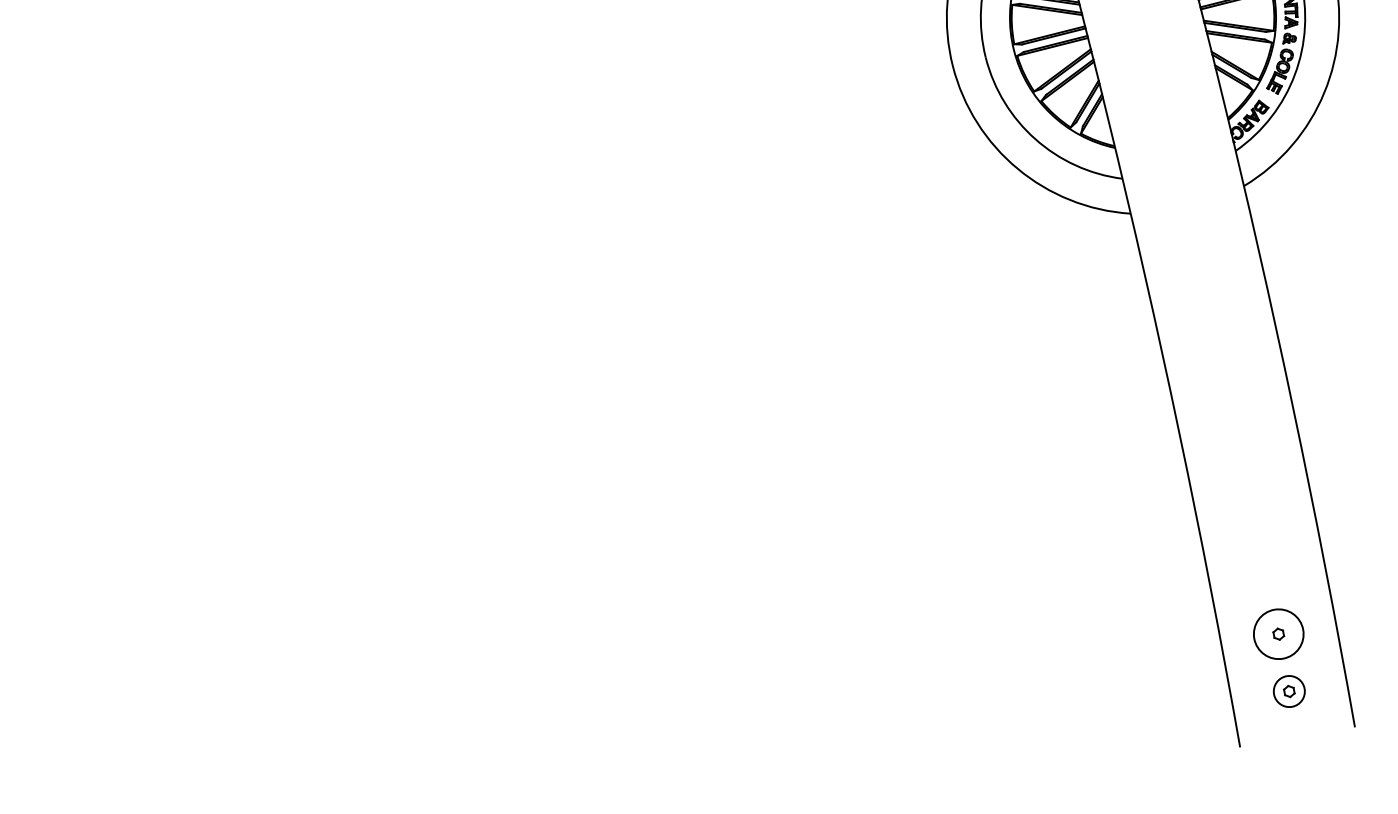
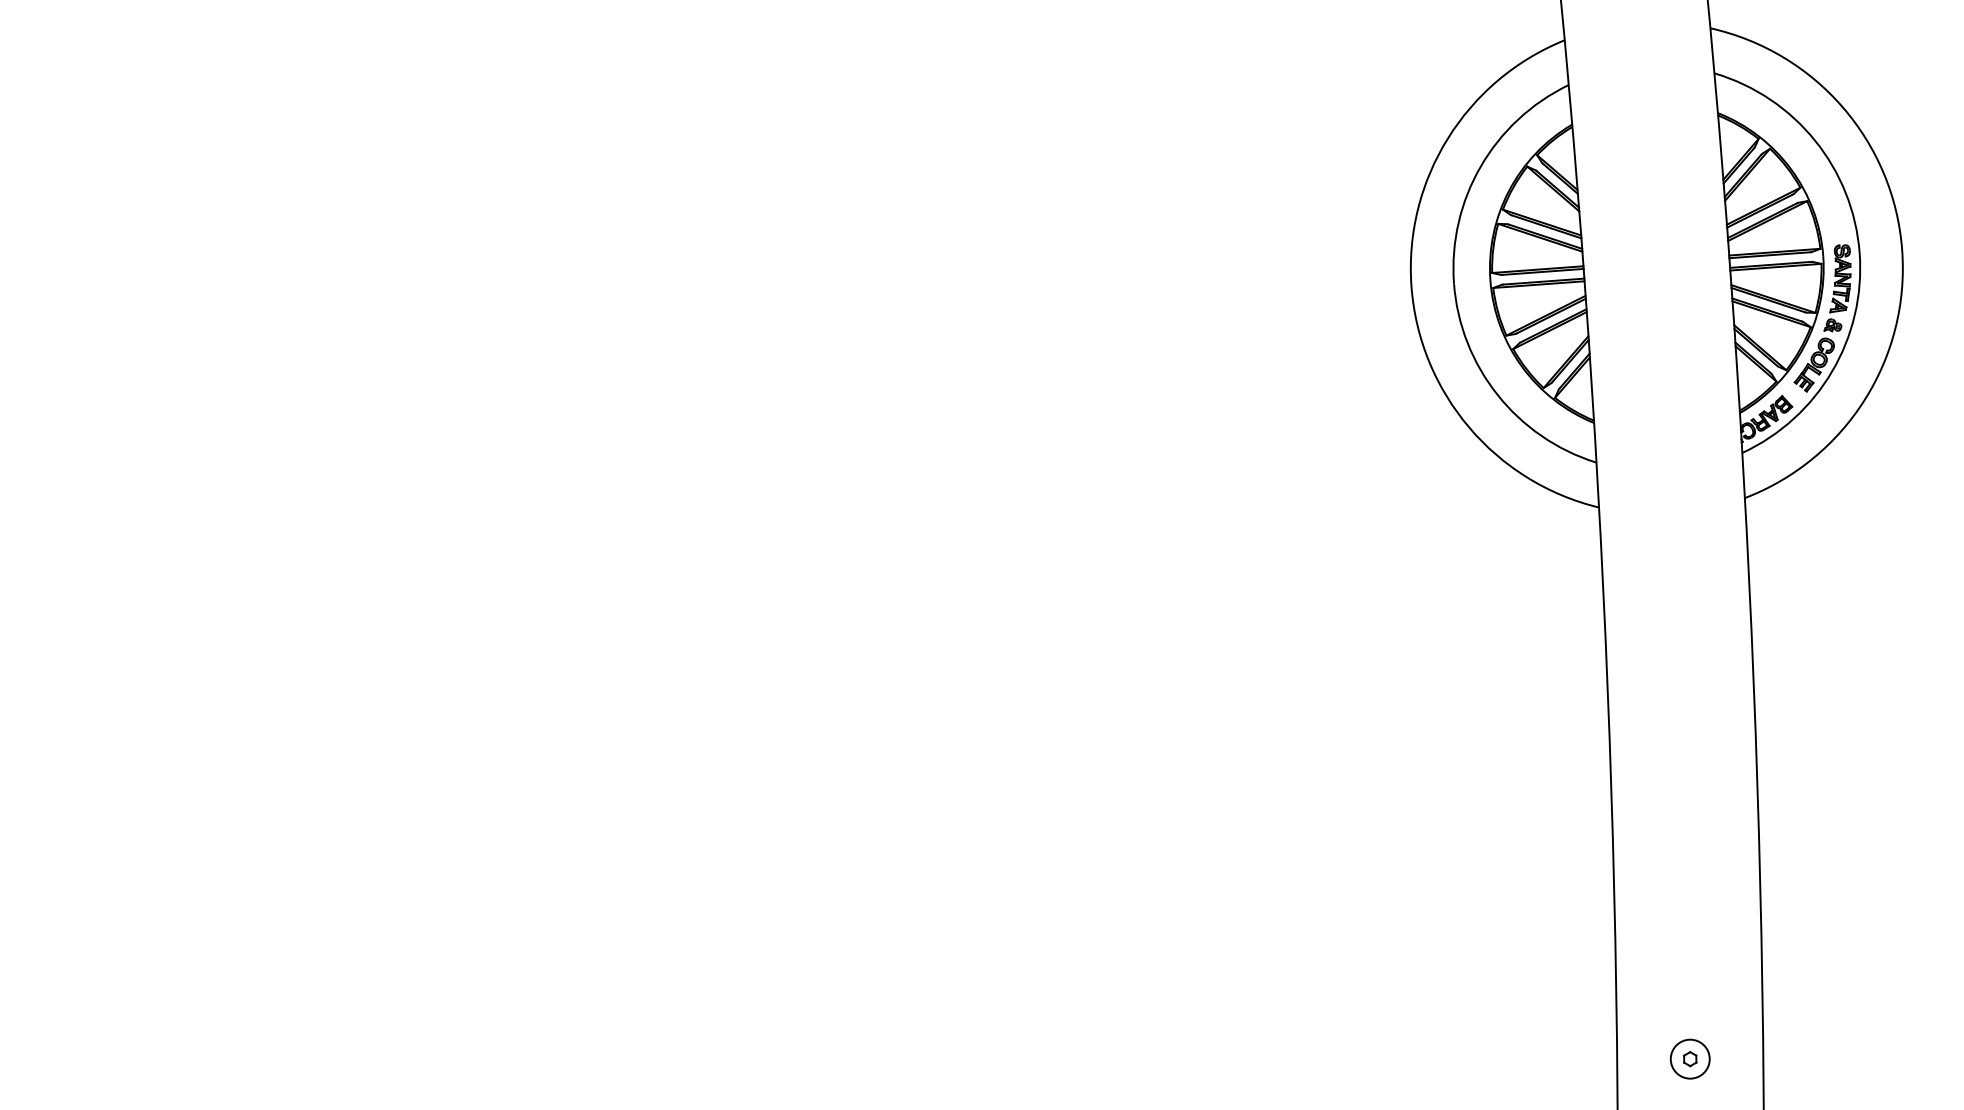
circle: (1278, 633) -> (1689, 1058), size x0.62

